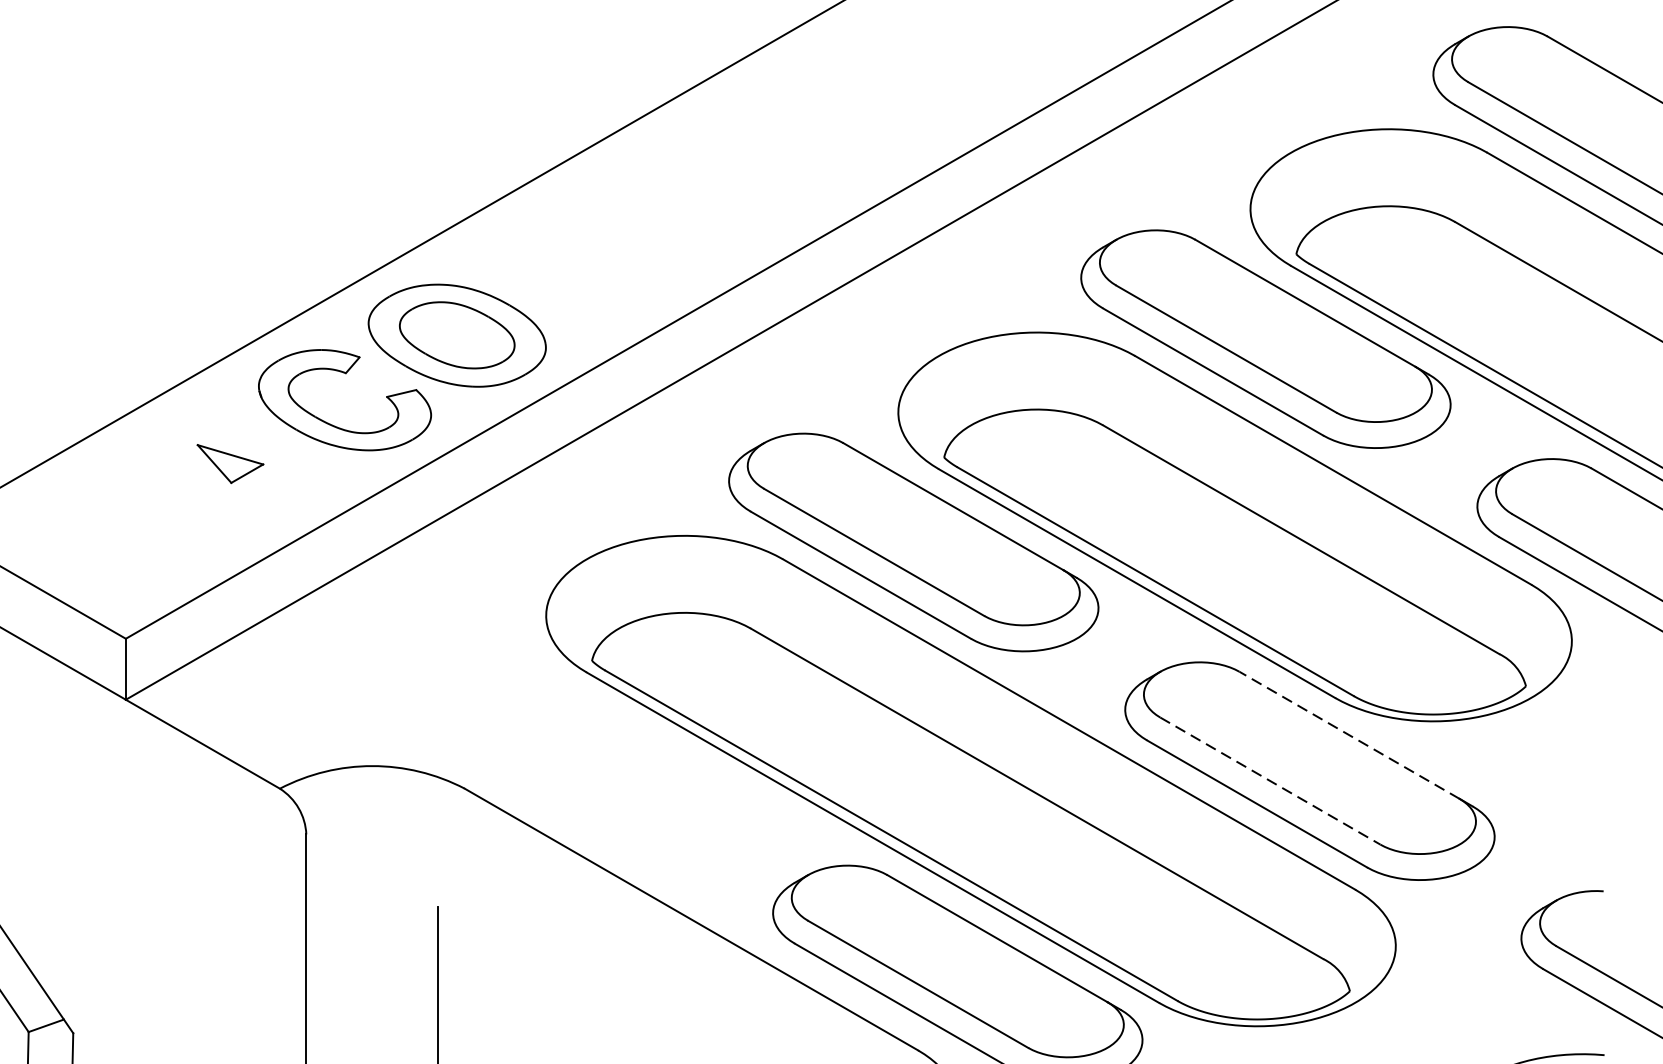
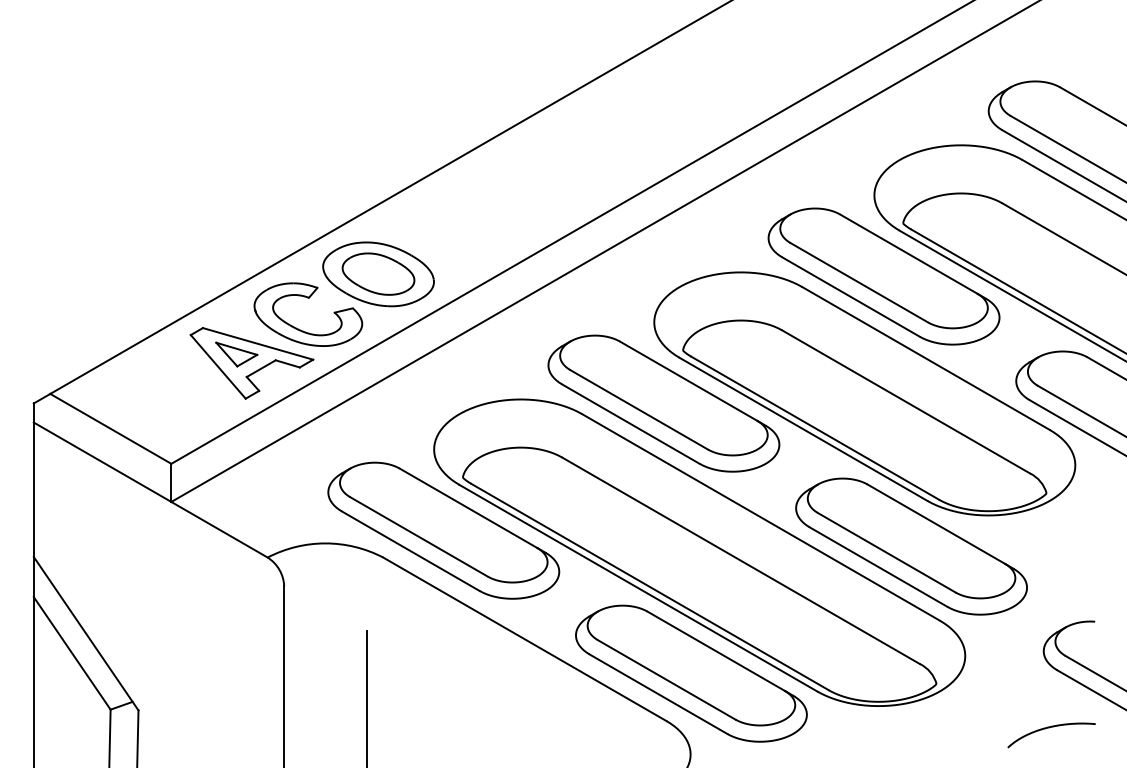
part: (254, 478) -> (251, 363), added
line: (1348, 734) -> (935, 523), dashed -> solid
part: (561, 745) -> (443, 530), added
line: (1271, 782) -> (887, 553), dashed -> solid

